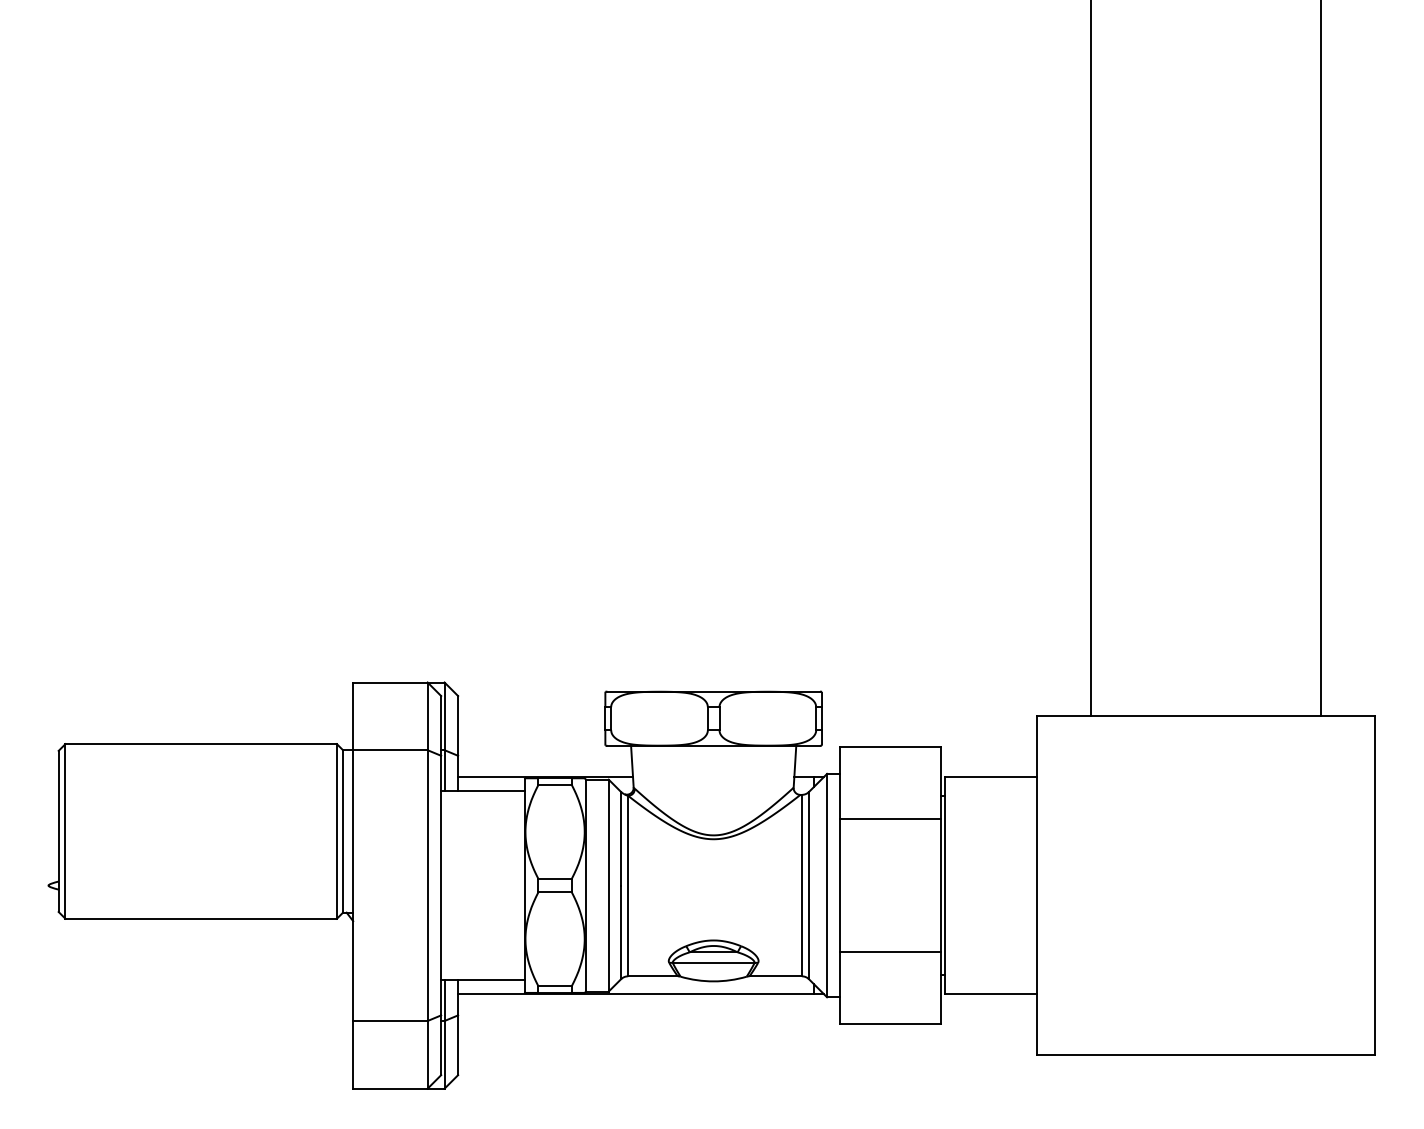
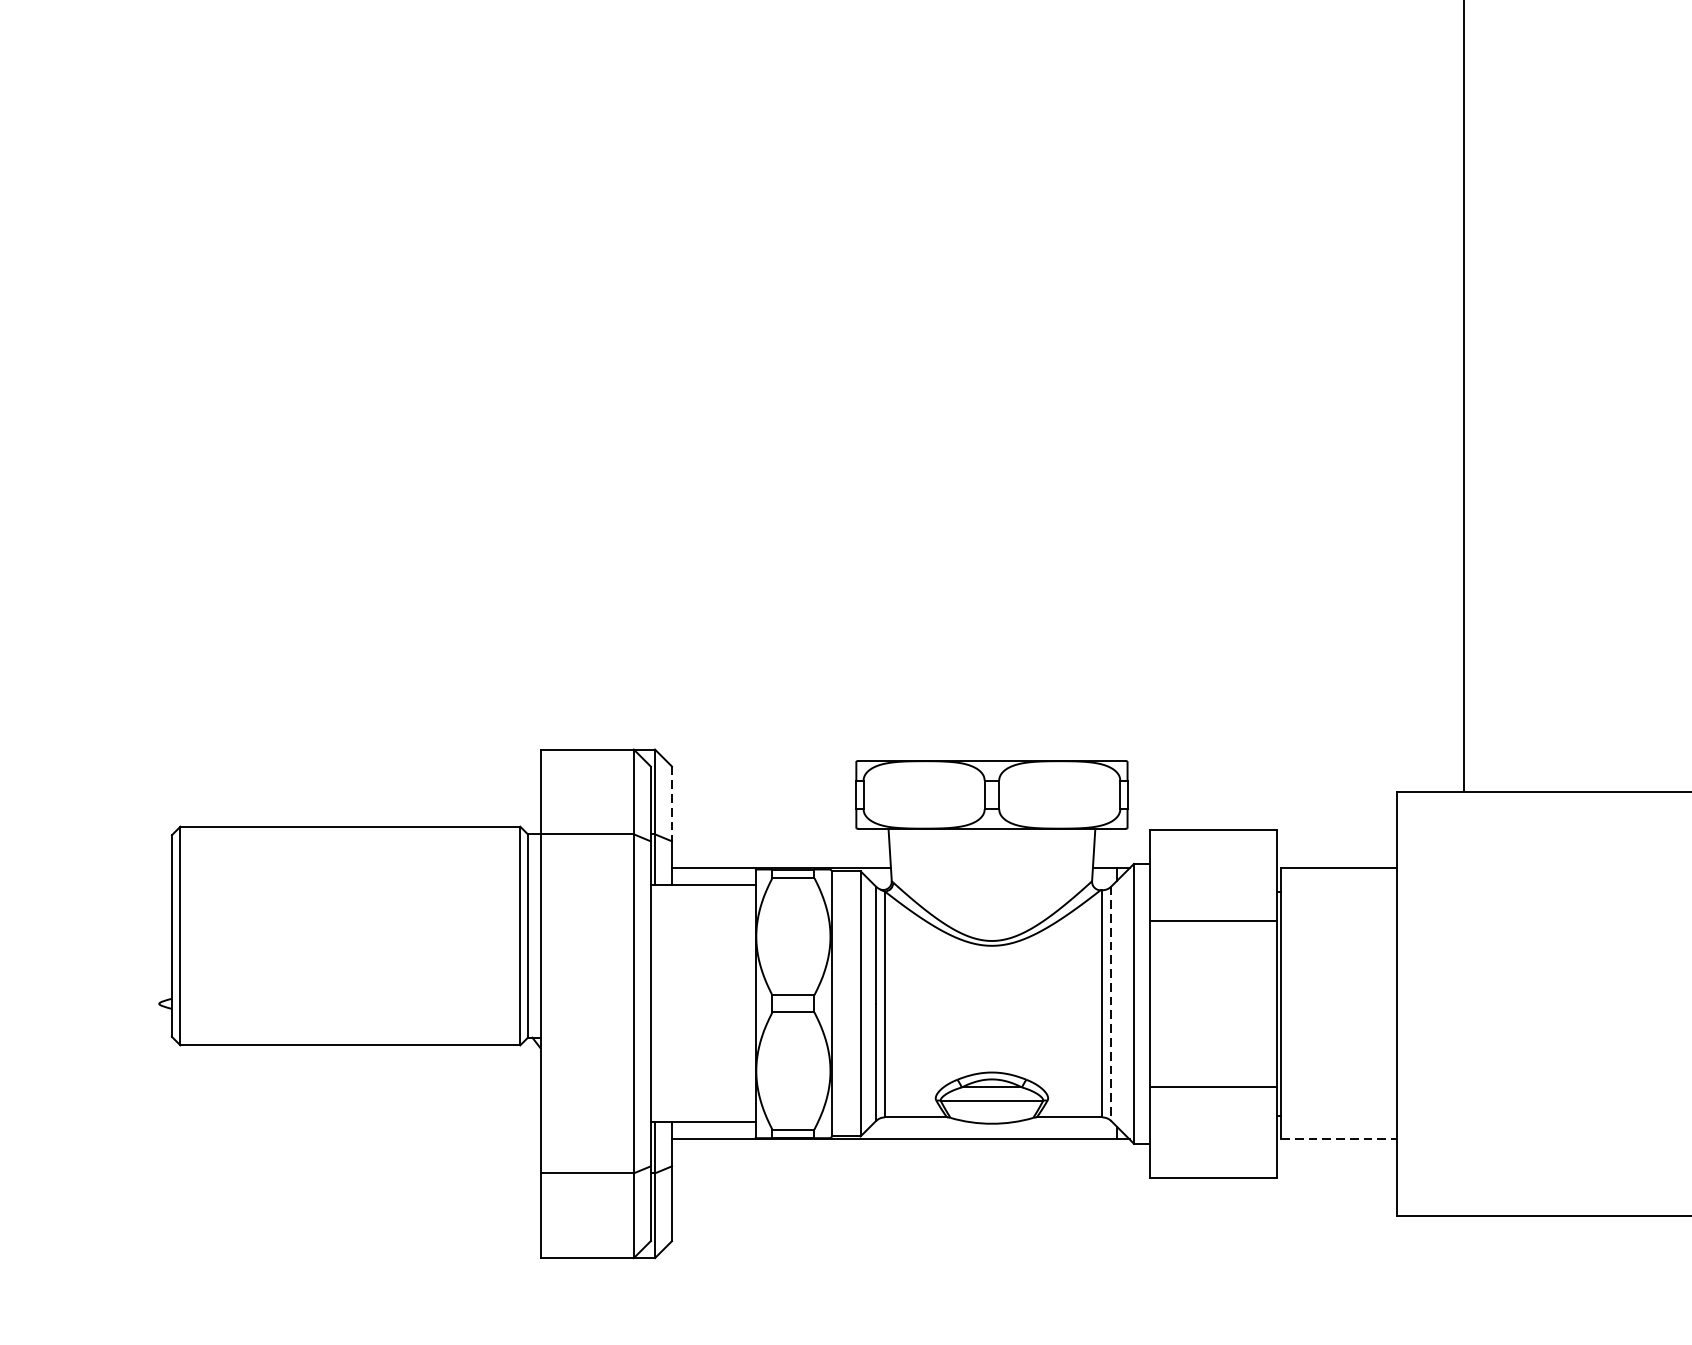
line: (458, 725) -> (672, 803), solid -> dashed
line: (809, 885) -> (1111, 1003), solid -> dashed
line: (991, 993) -> (1339, 1138), solid -> dashed

